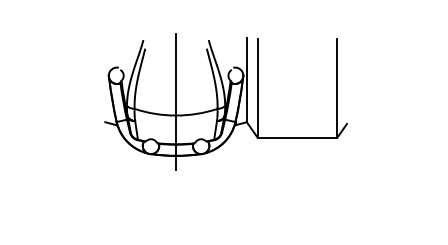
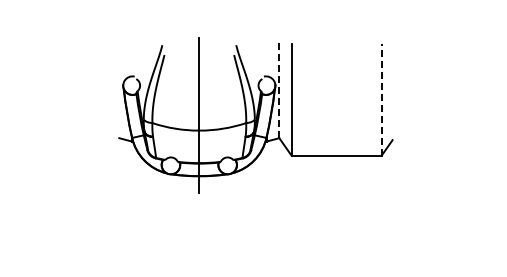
line: (246, 80) -> (279, 90), solid -> dashed
line: (337, 88) -> (381, 99), solid -> dashed

